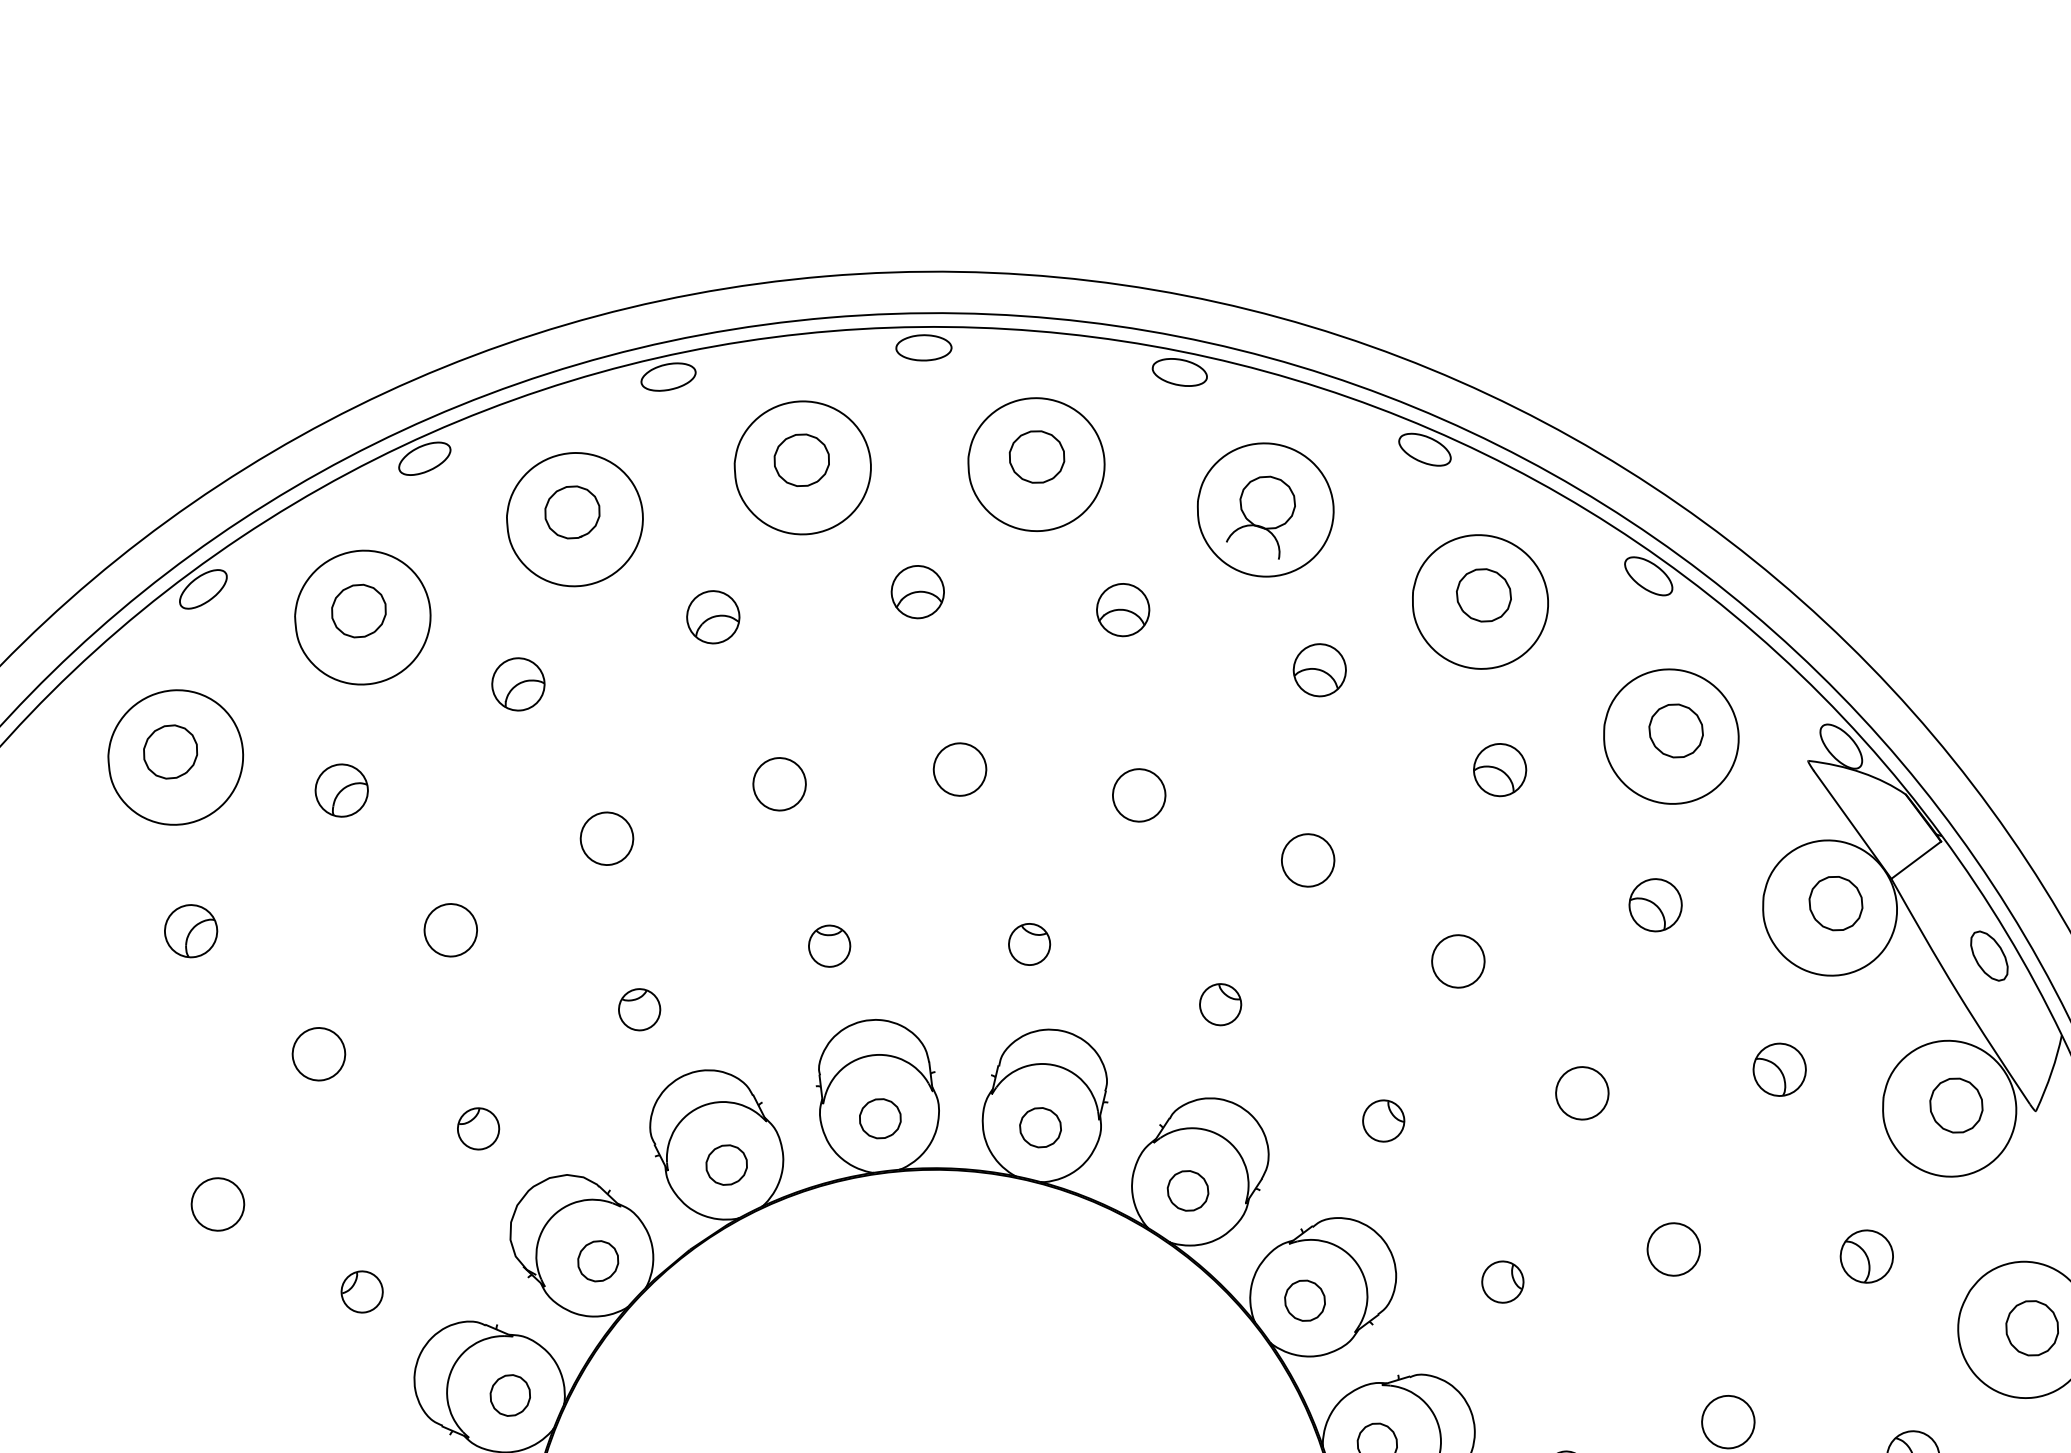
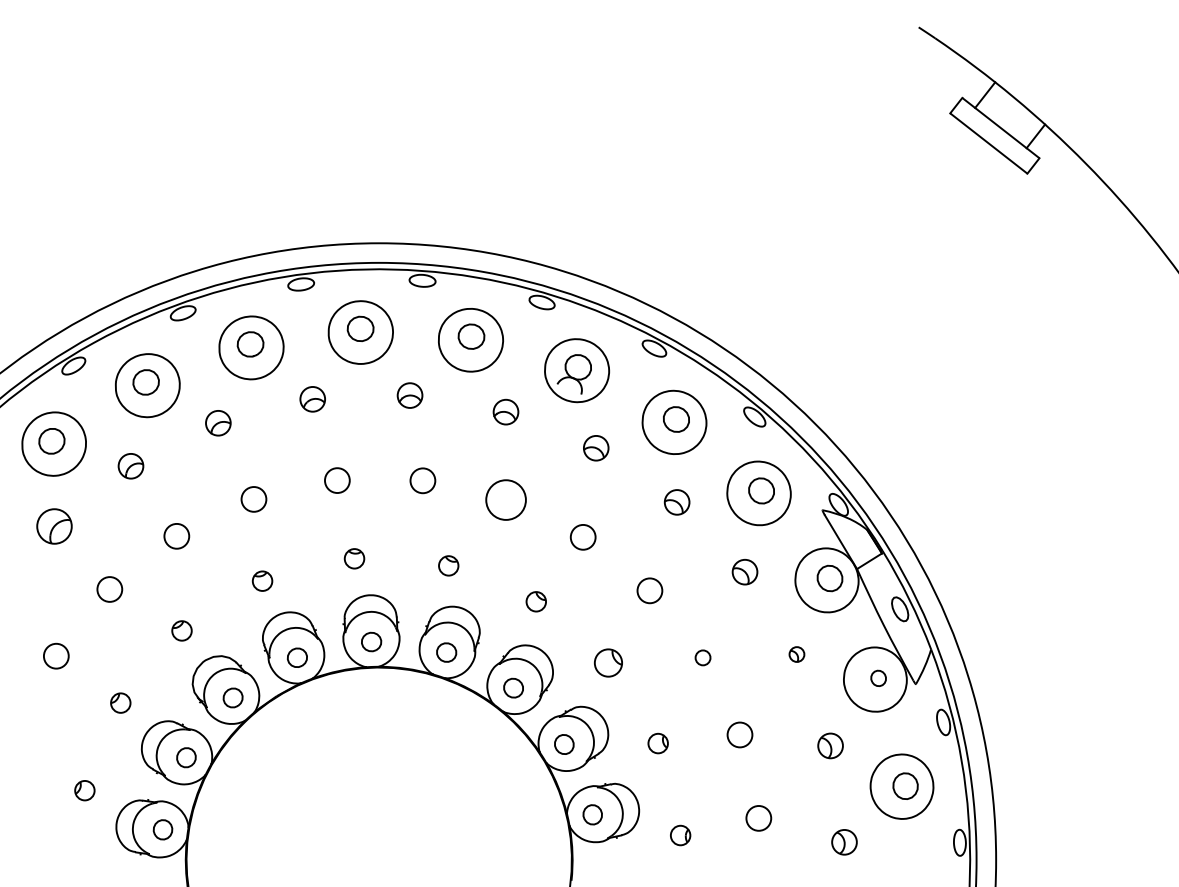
circle: (1139, 794) -> (506, 499), size x1.6
part: (191, 931) -> (54, 526), size x1.4
part: (1778, 1069) -> (796, 654), size x0.6
circle: (1581, 1092) -> (702, 657), size x0.6
part: (1955, 1105) -> (878, 678), size x0.6
part: (1383, 1119) -> (608, 662), size x1.4

